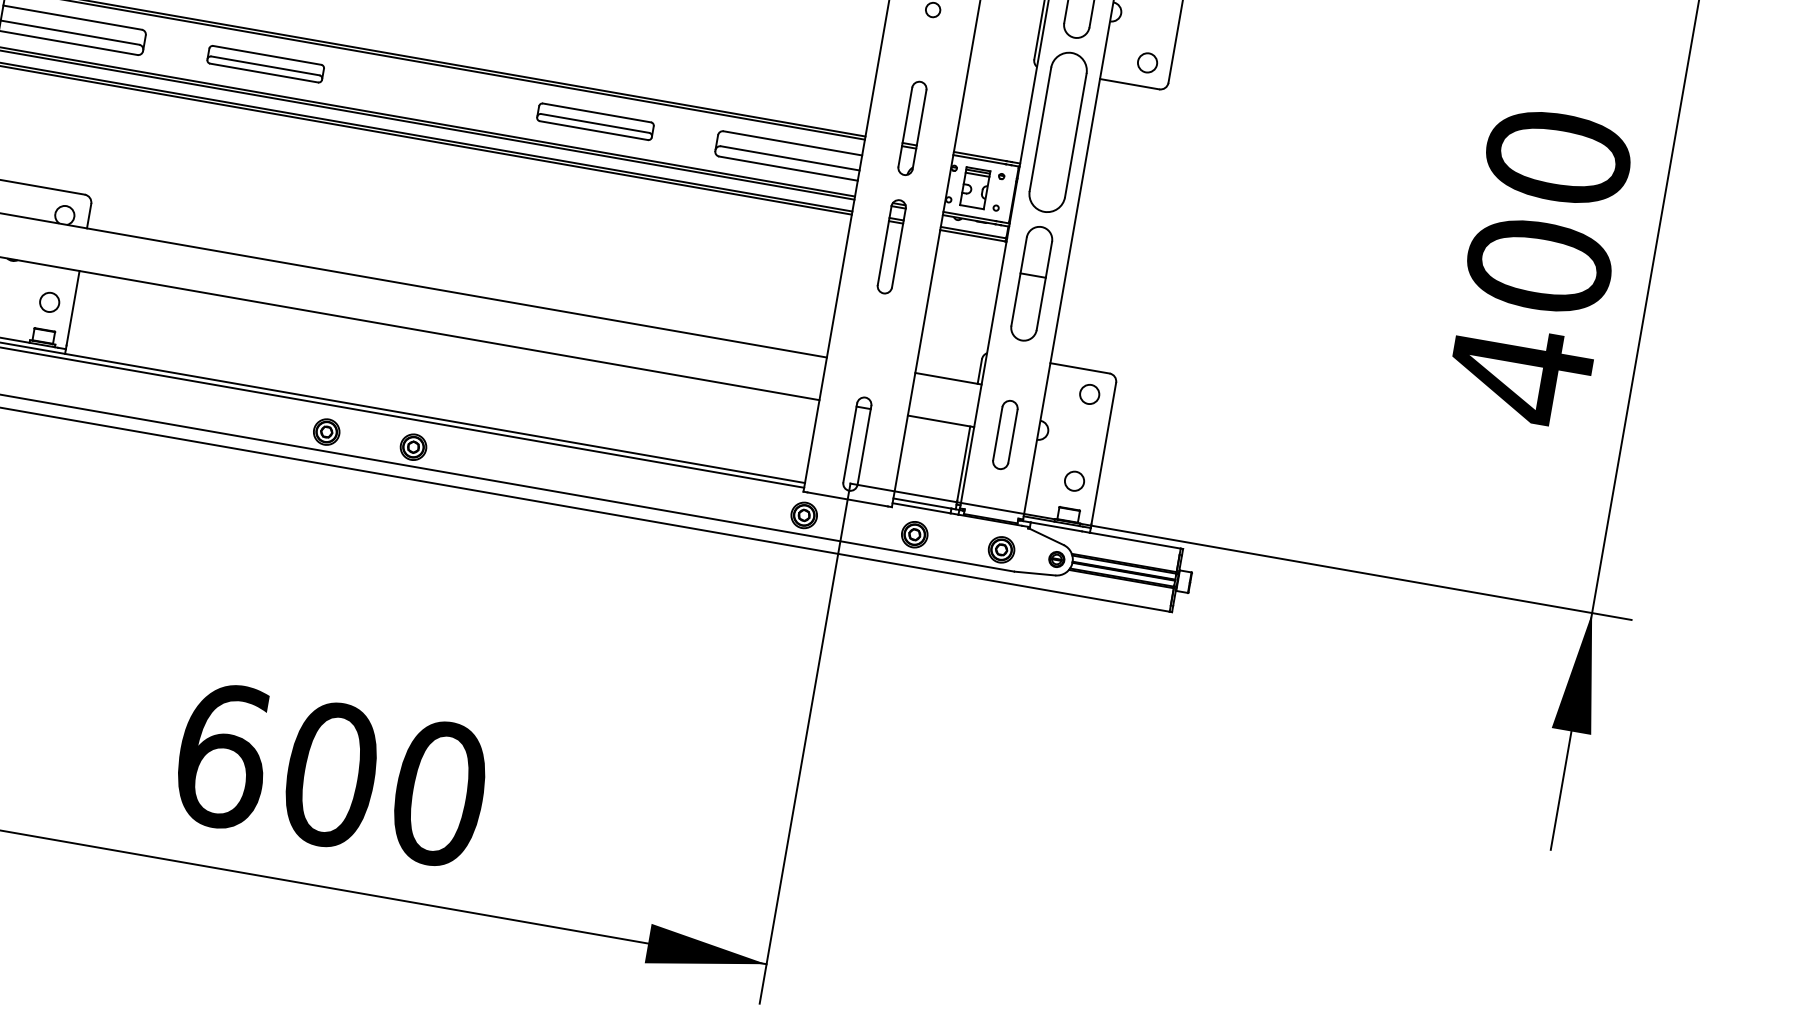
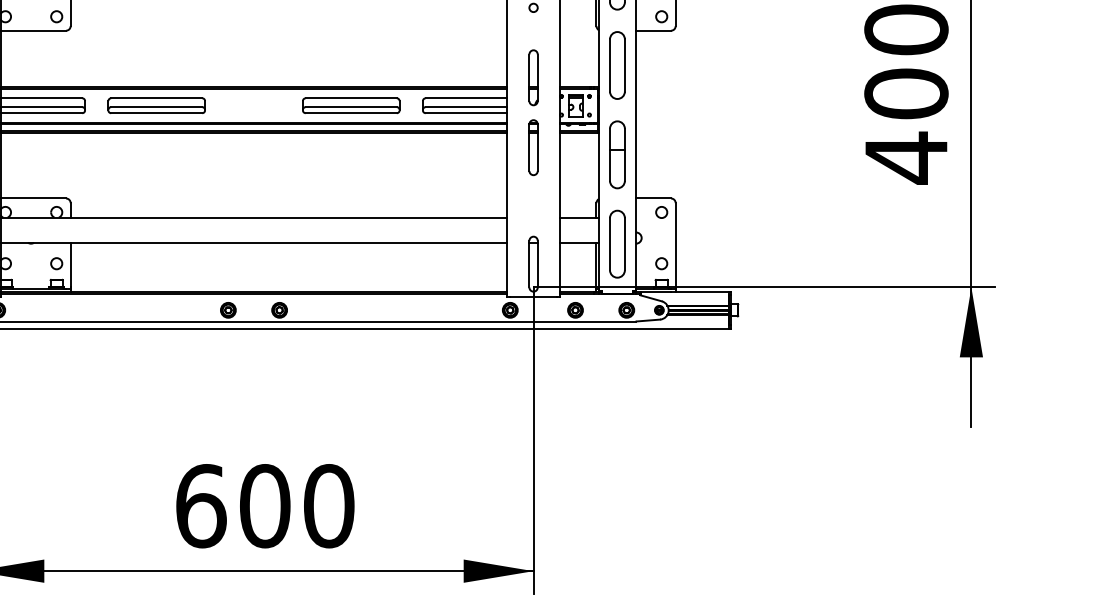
part: (265, 63) -> (156, 105), size x1.43
part: (595, 121) -> (351, 105), size x1.43
part: (1058, 132) -> (617, 65), size x0.71
part: (1005, 433) -> (617, 243), size x1.67

